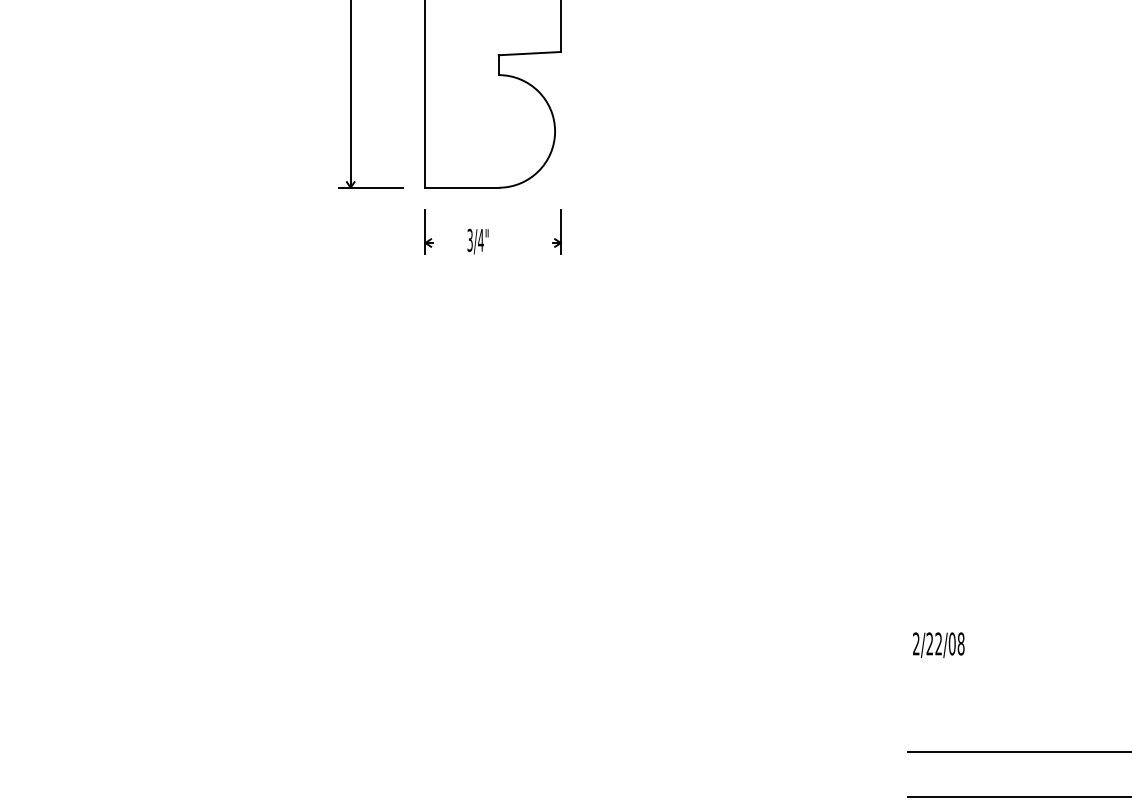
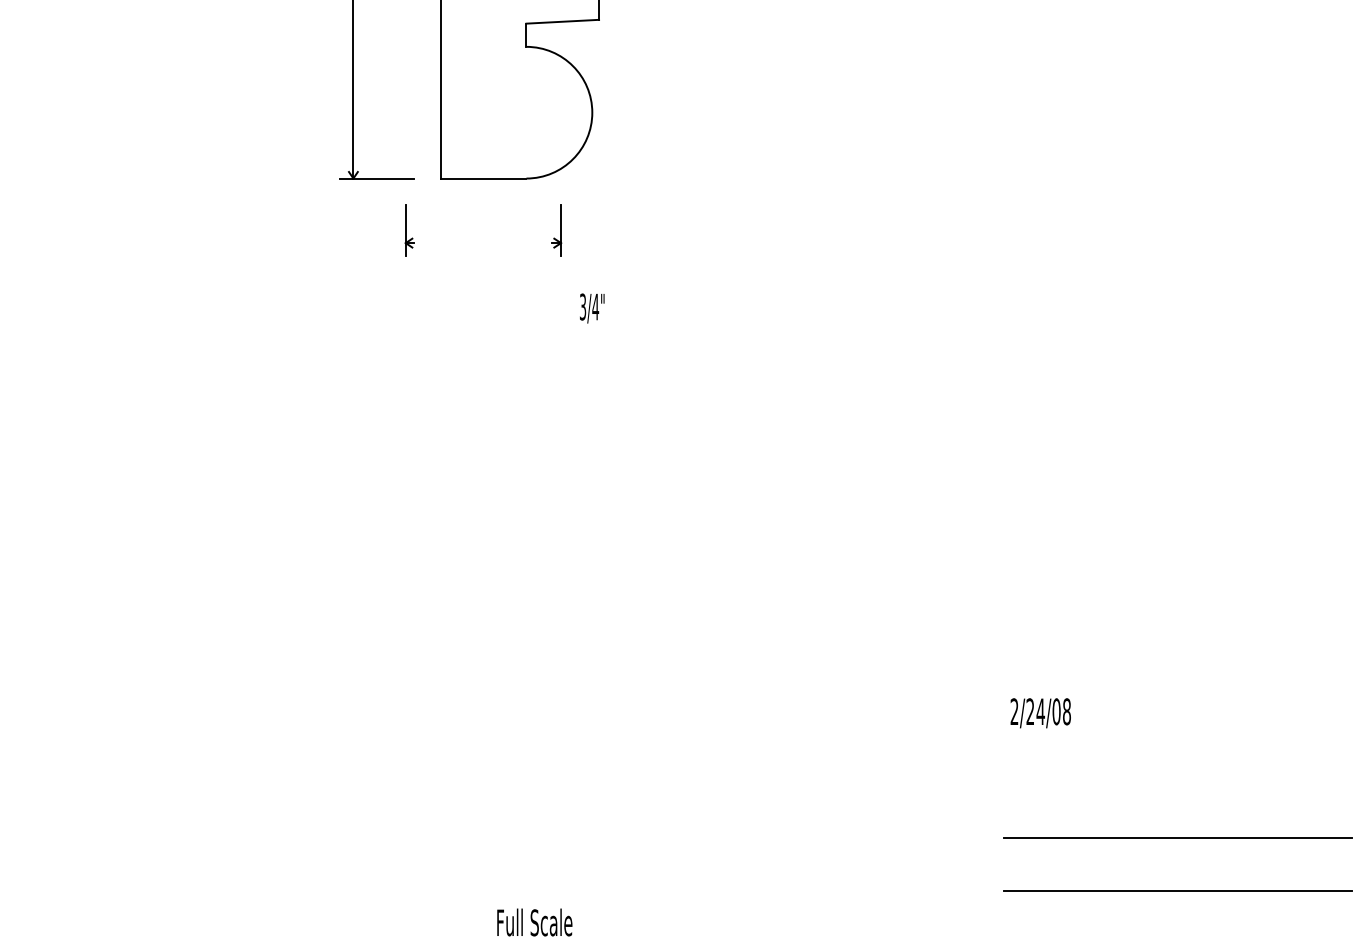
part: (428, 232) -> (409, 230), moved
part: (556, 232) -> (556, 230), moved
text: (478, 241) -> (592, 308), moved
text: (938, 643) -> (1040, 711), 2/22/08 -> 2/24/08

